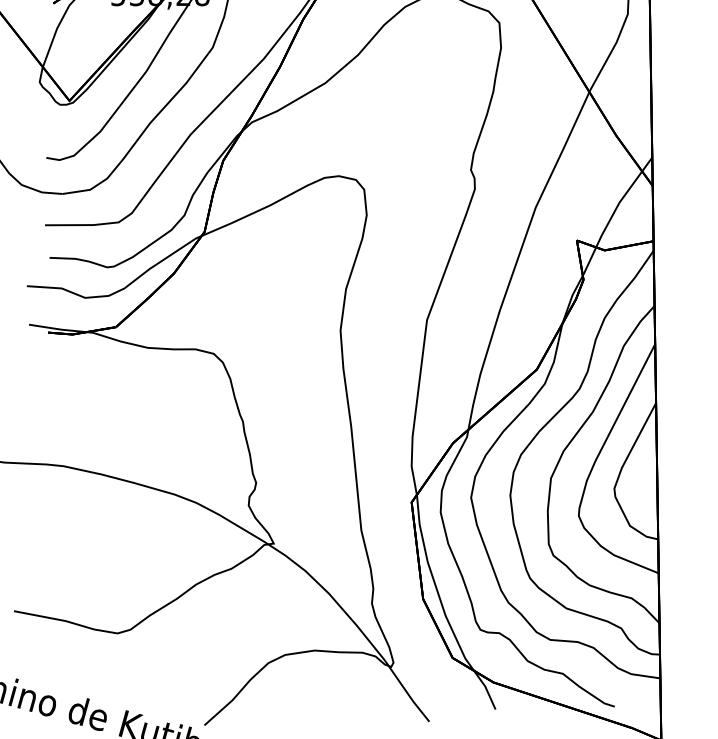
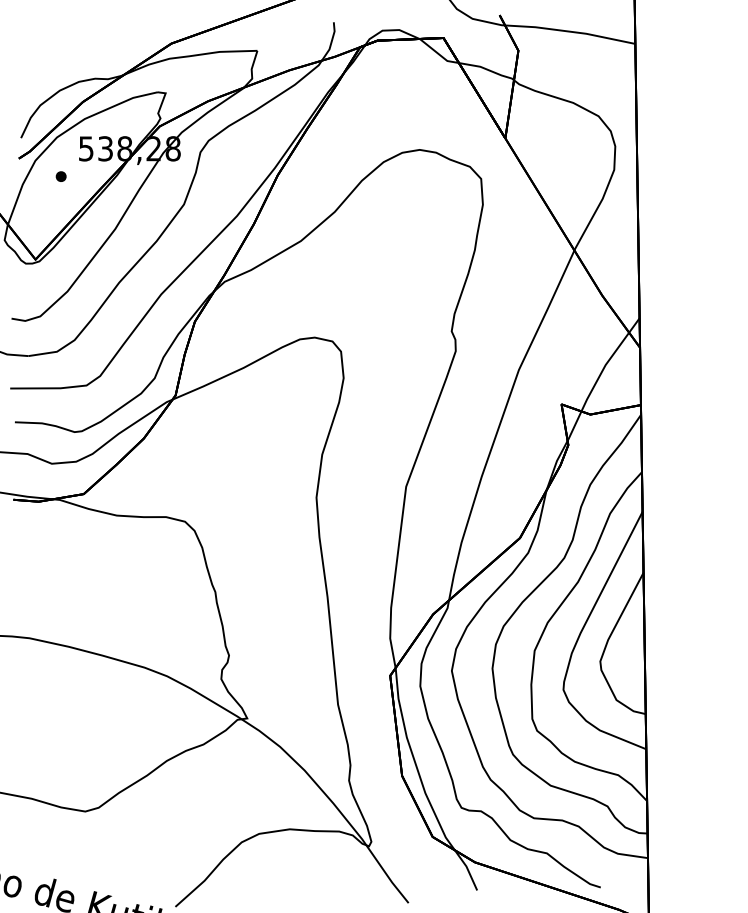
part: (93, 20) -> (60, 176), added

